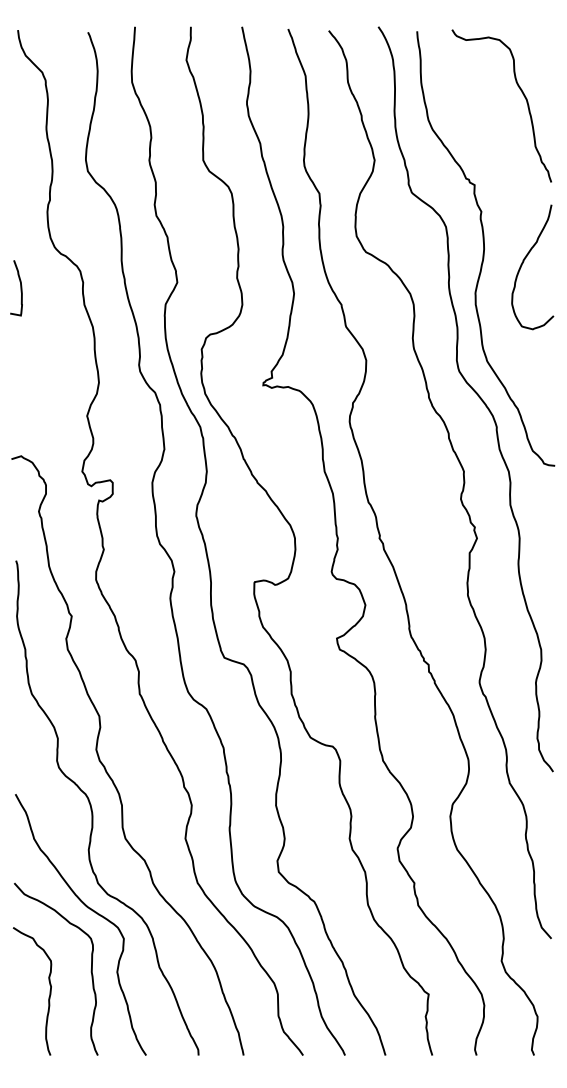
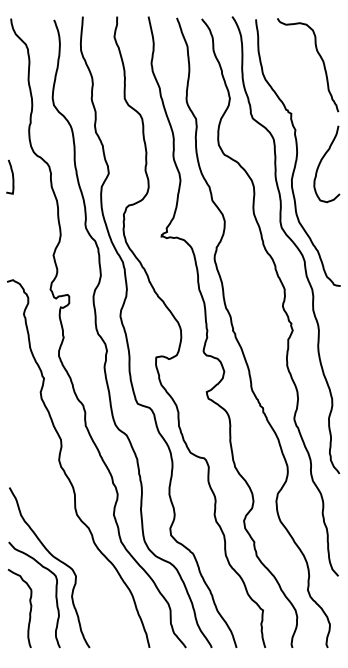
curve: (93, 810) -> (57, 497), removed

